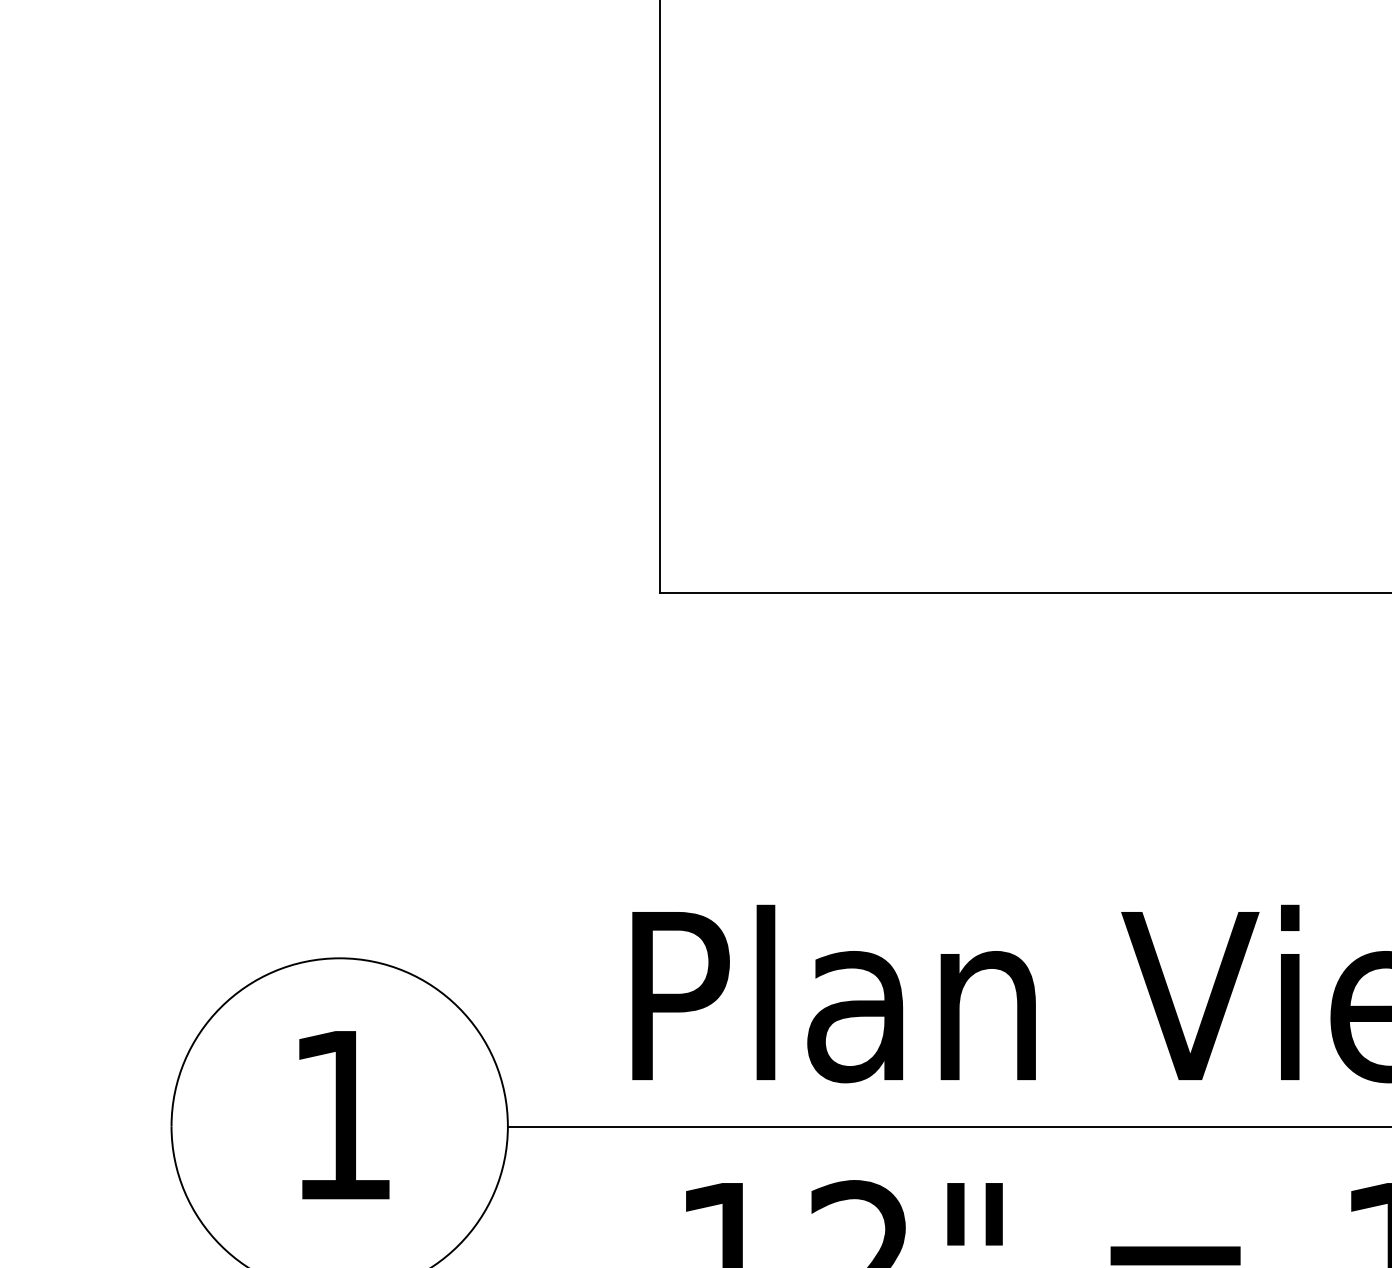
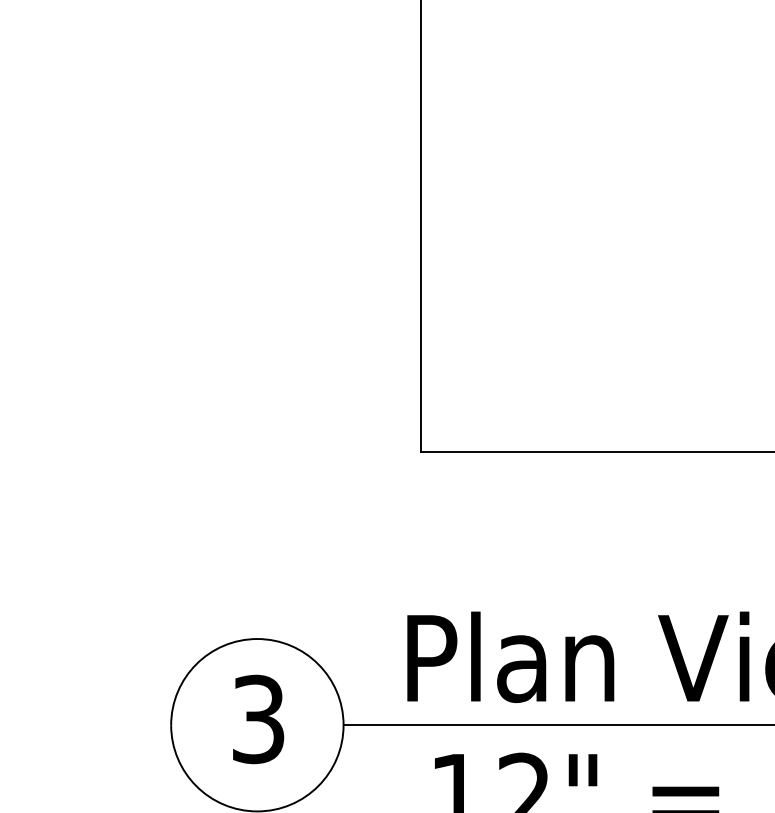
text: (341, 1115) -> (258, 719), 1 -> 3

